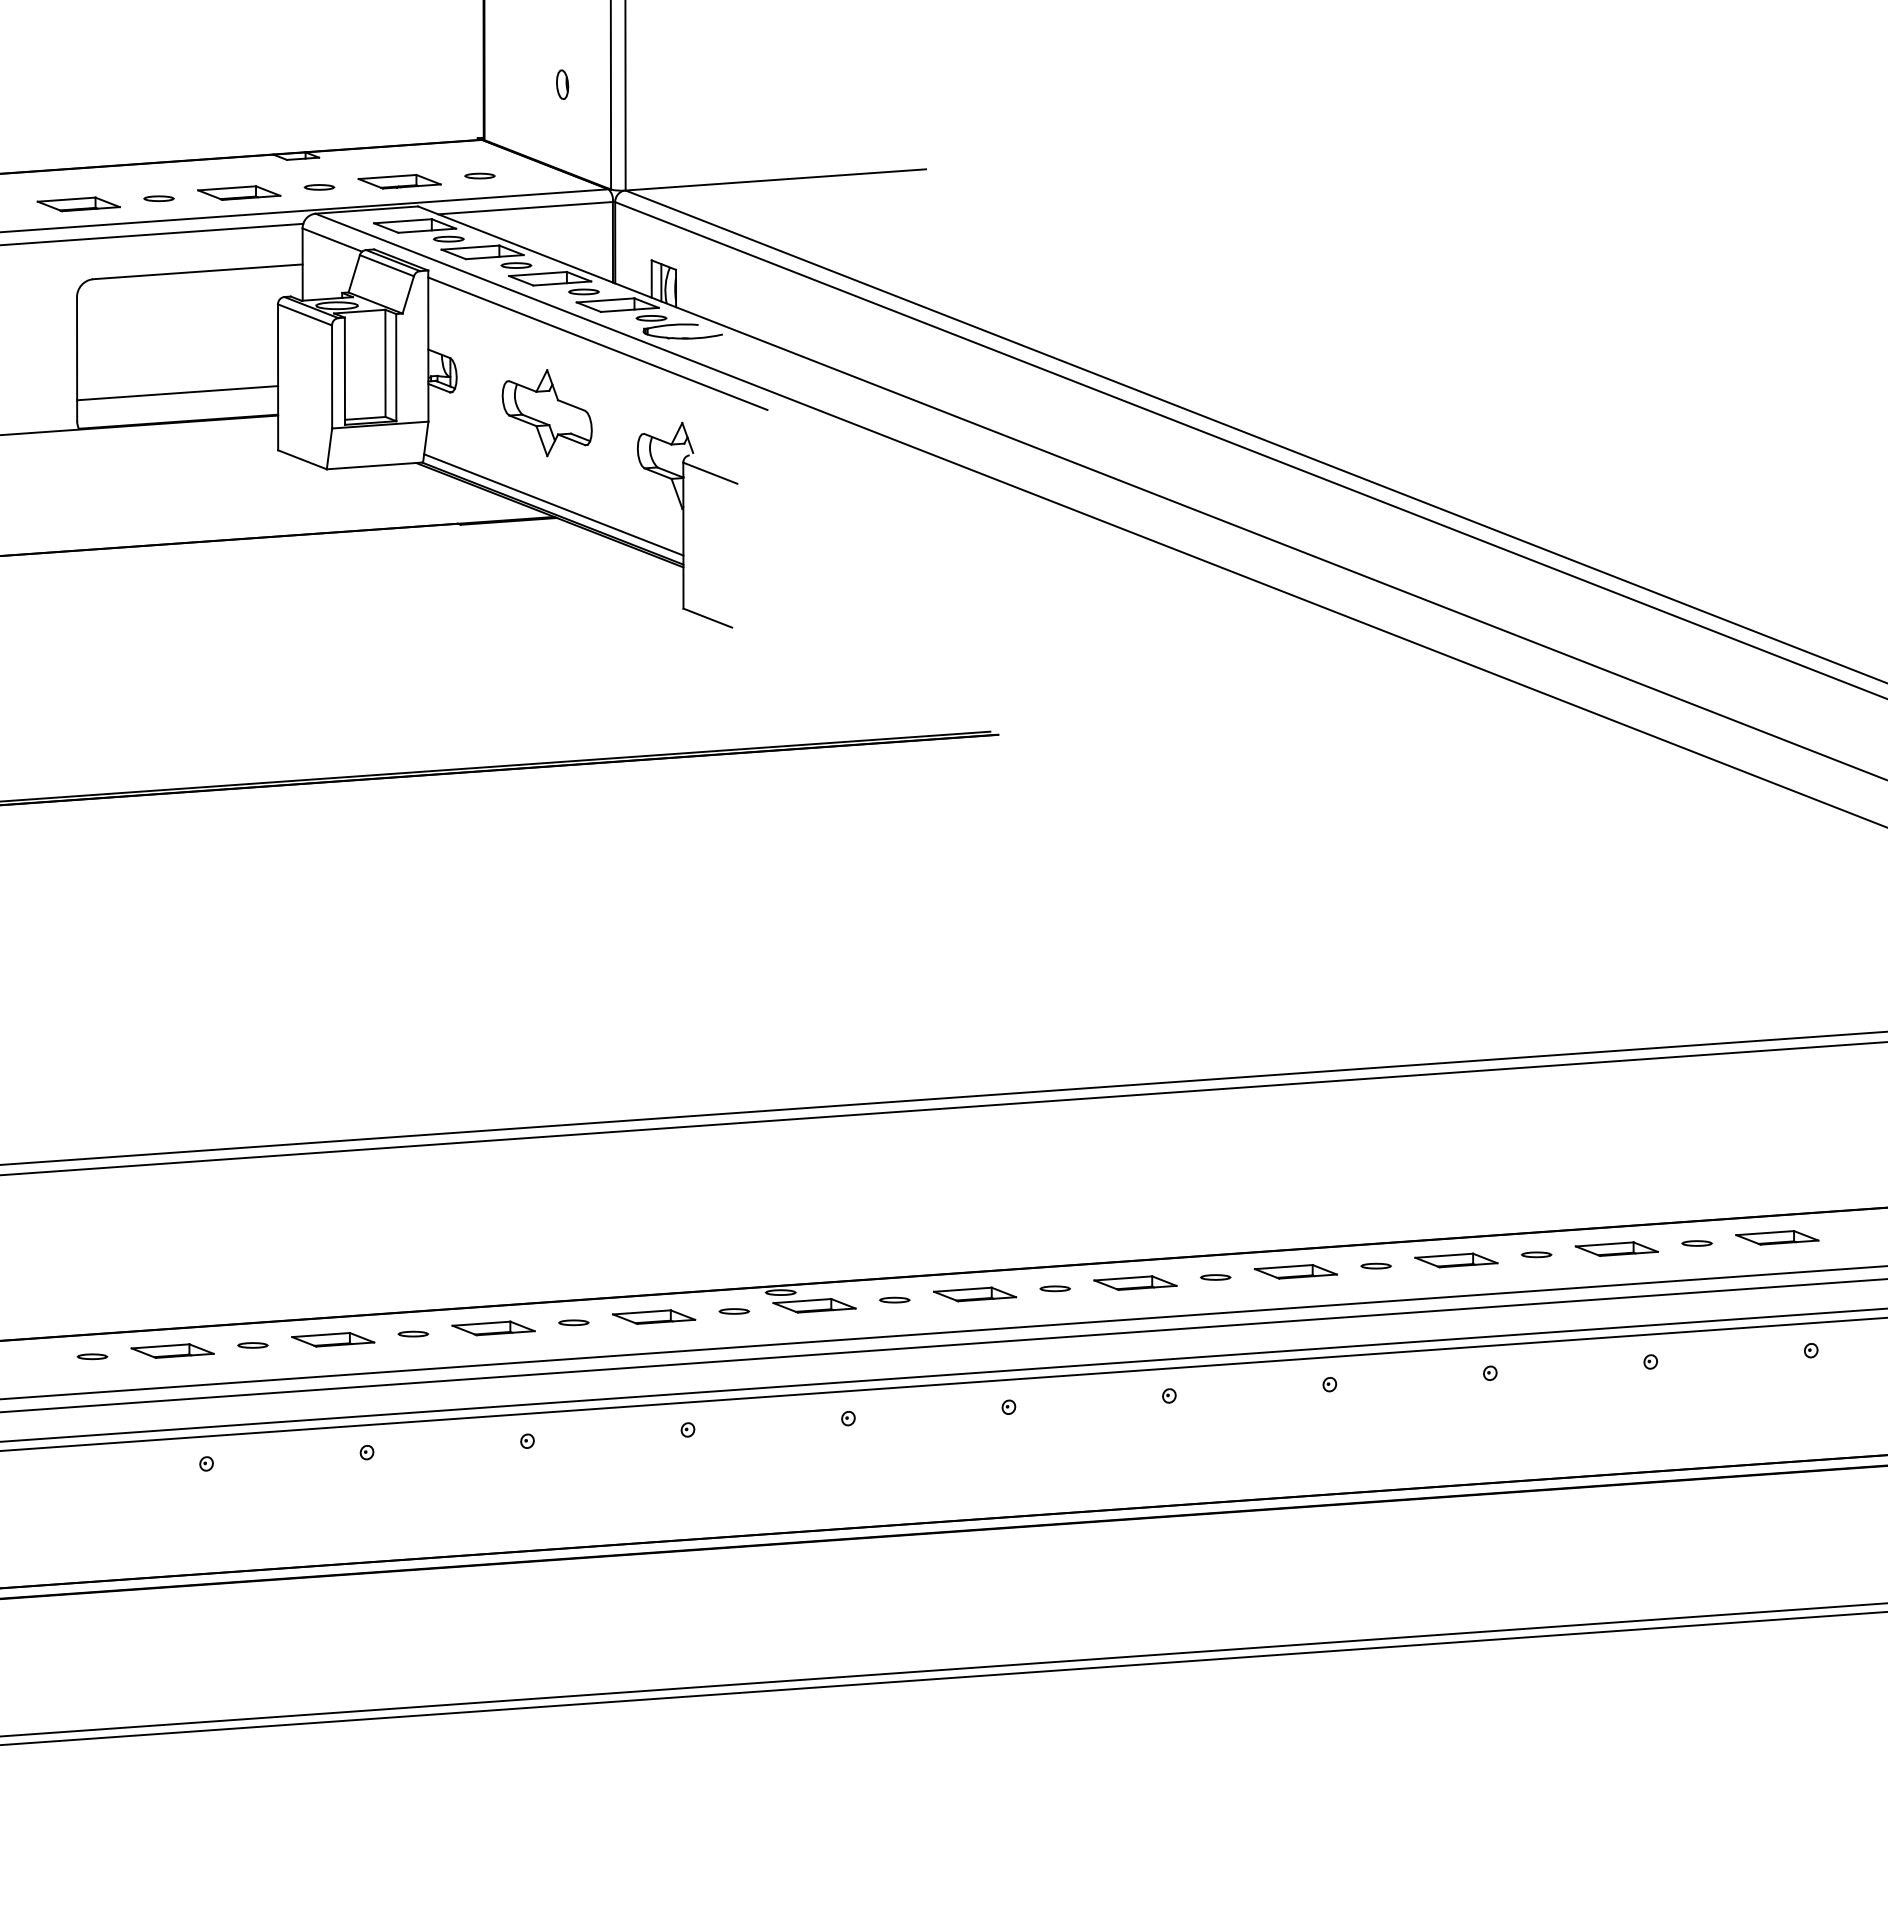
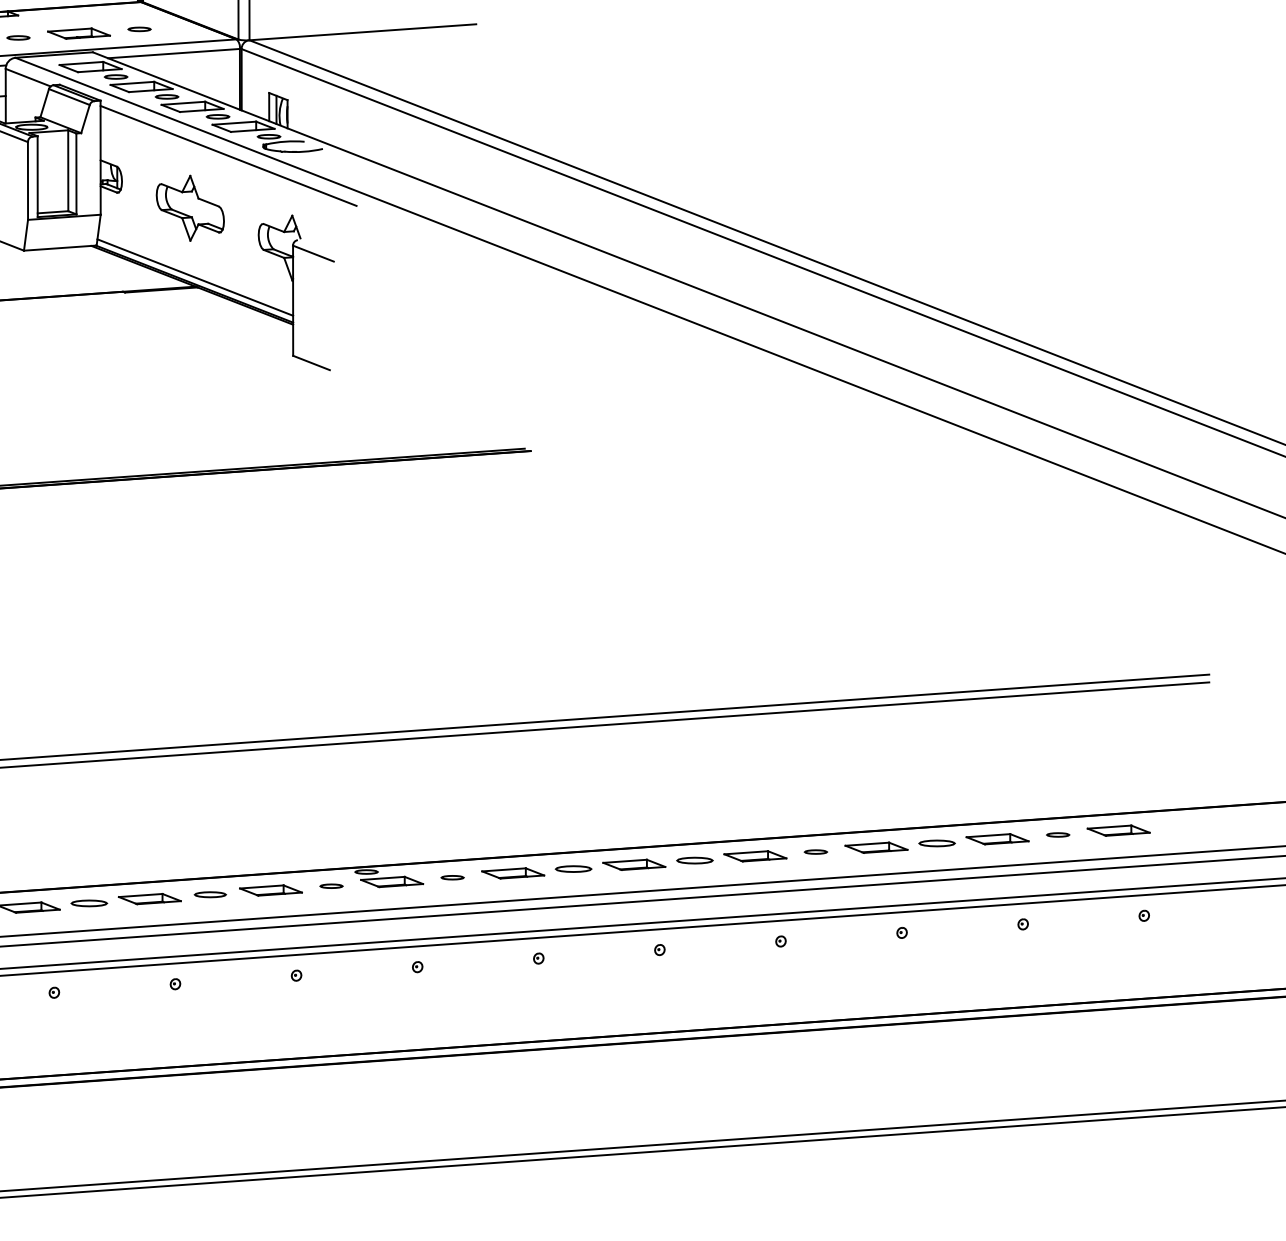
part: (1536, 1254) -> (936, 843), size x1.6
part: (1215, 1277) -> (694, 860), size x1.6
part: (1055, 1288) -> (573, 868), size x1.6
part: (573, 1322) -> (210, 894), size x1.4
part: (413, 1333) -> (89, 902), size x1.6

